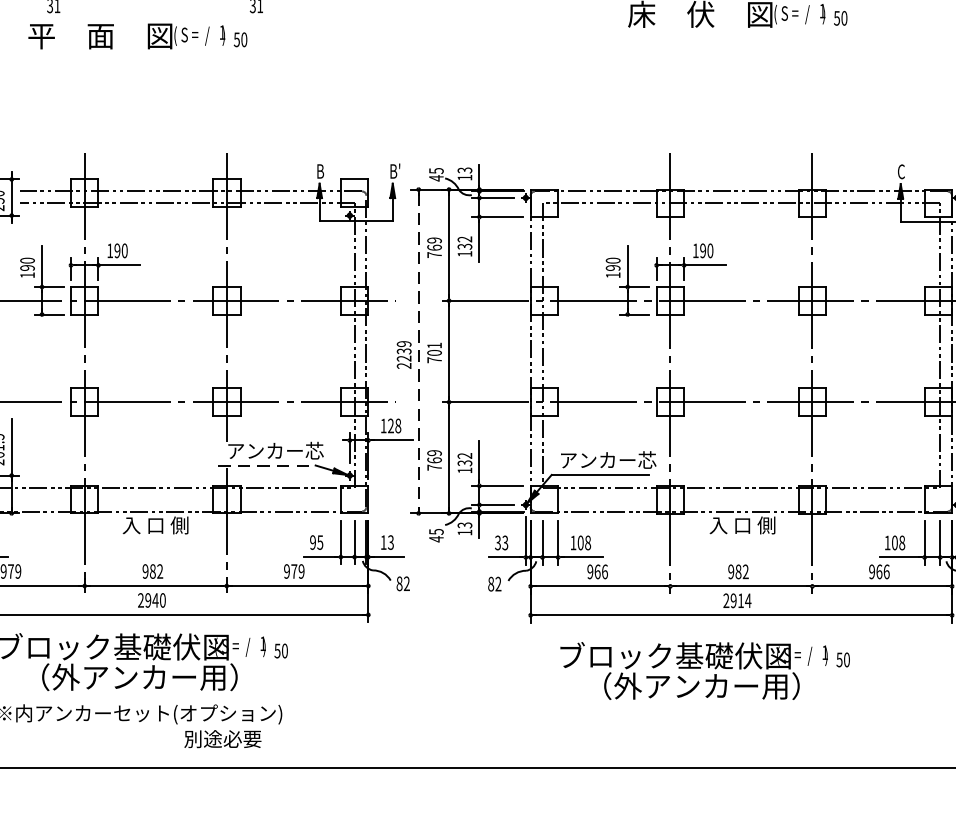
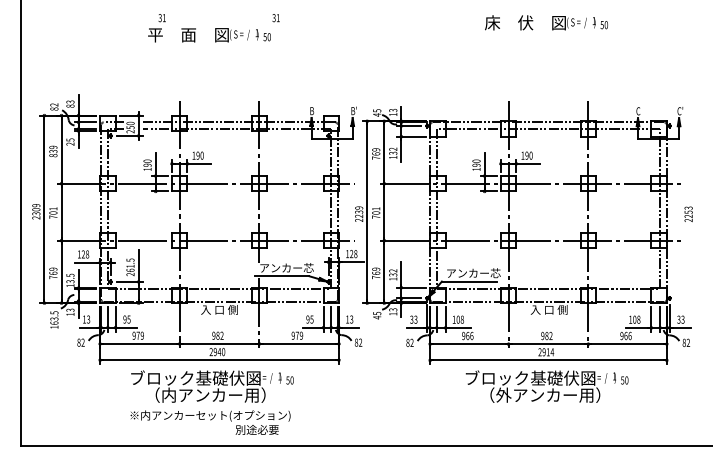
line: (419, 351) -> (367, 212), dashed -> solid
line: (267, 465) -> (282, 276), dashed -> solid
text: (703, 670) -> (546, 386), moved
text: (64, 676) -> (168, 394), （外アンカー用） -> （内アンカー用）

